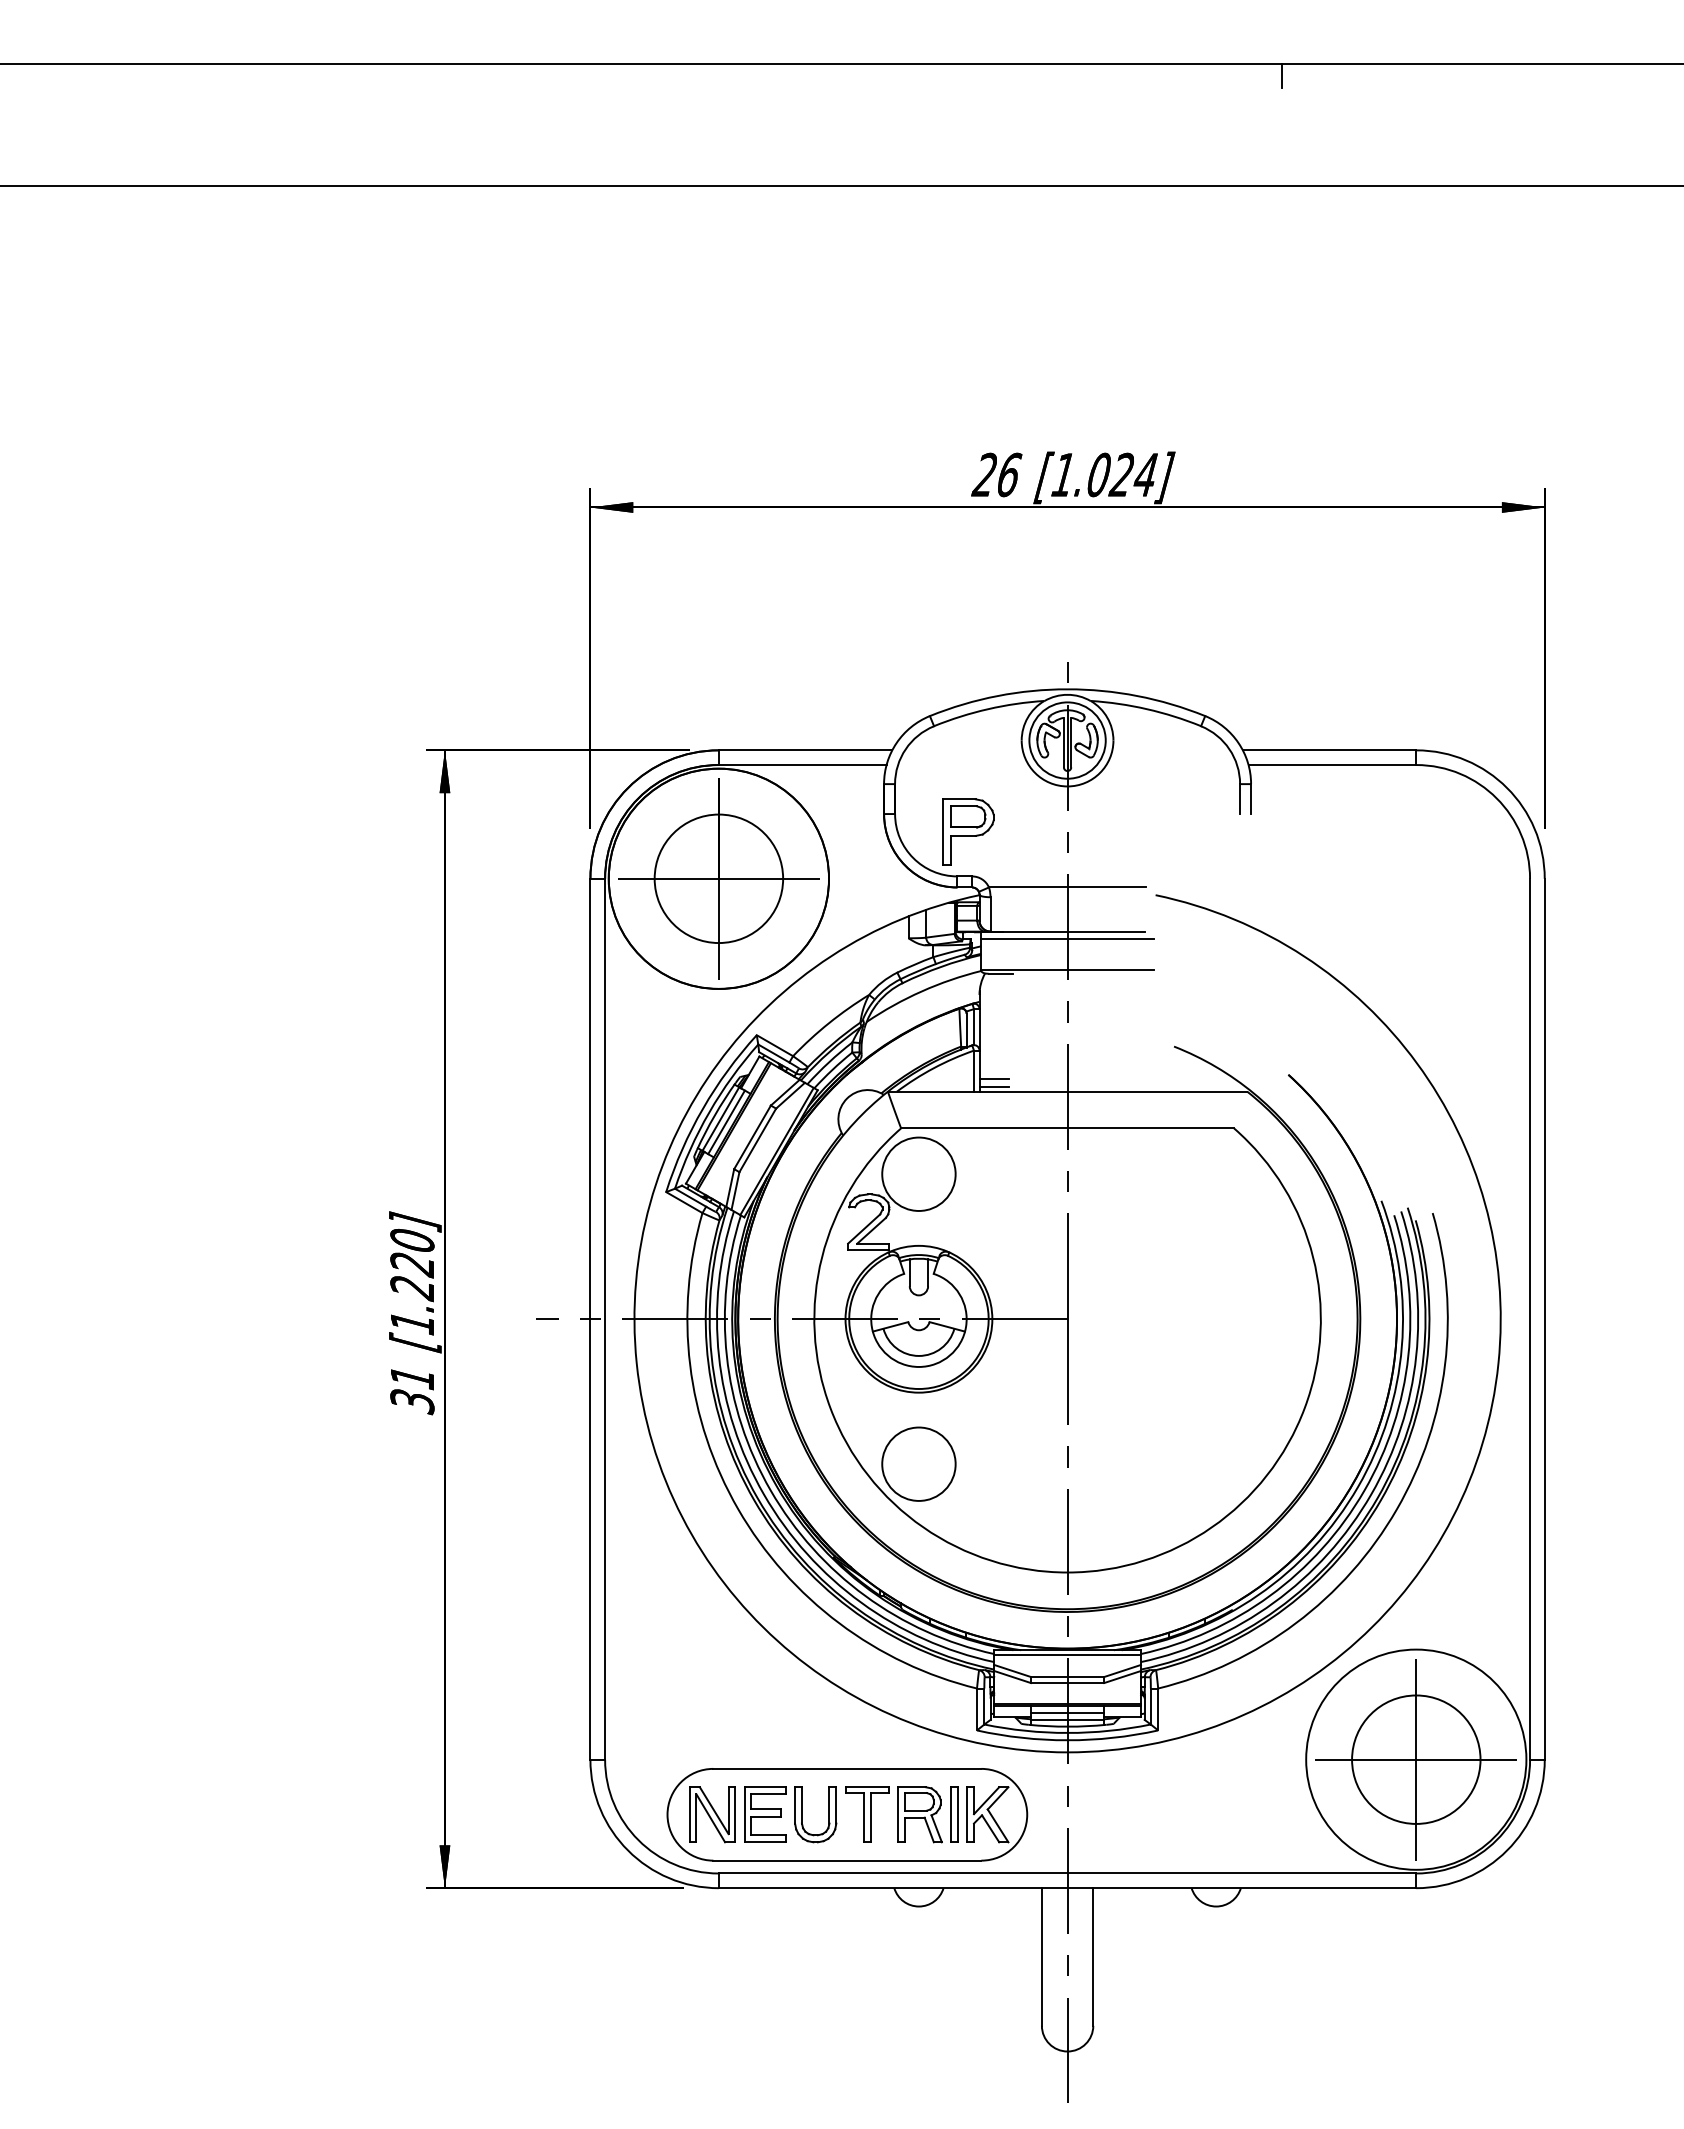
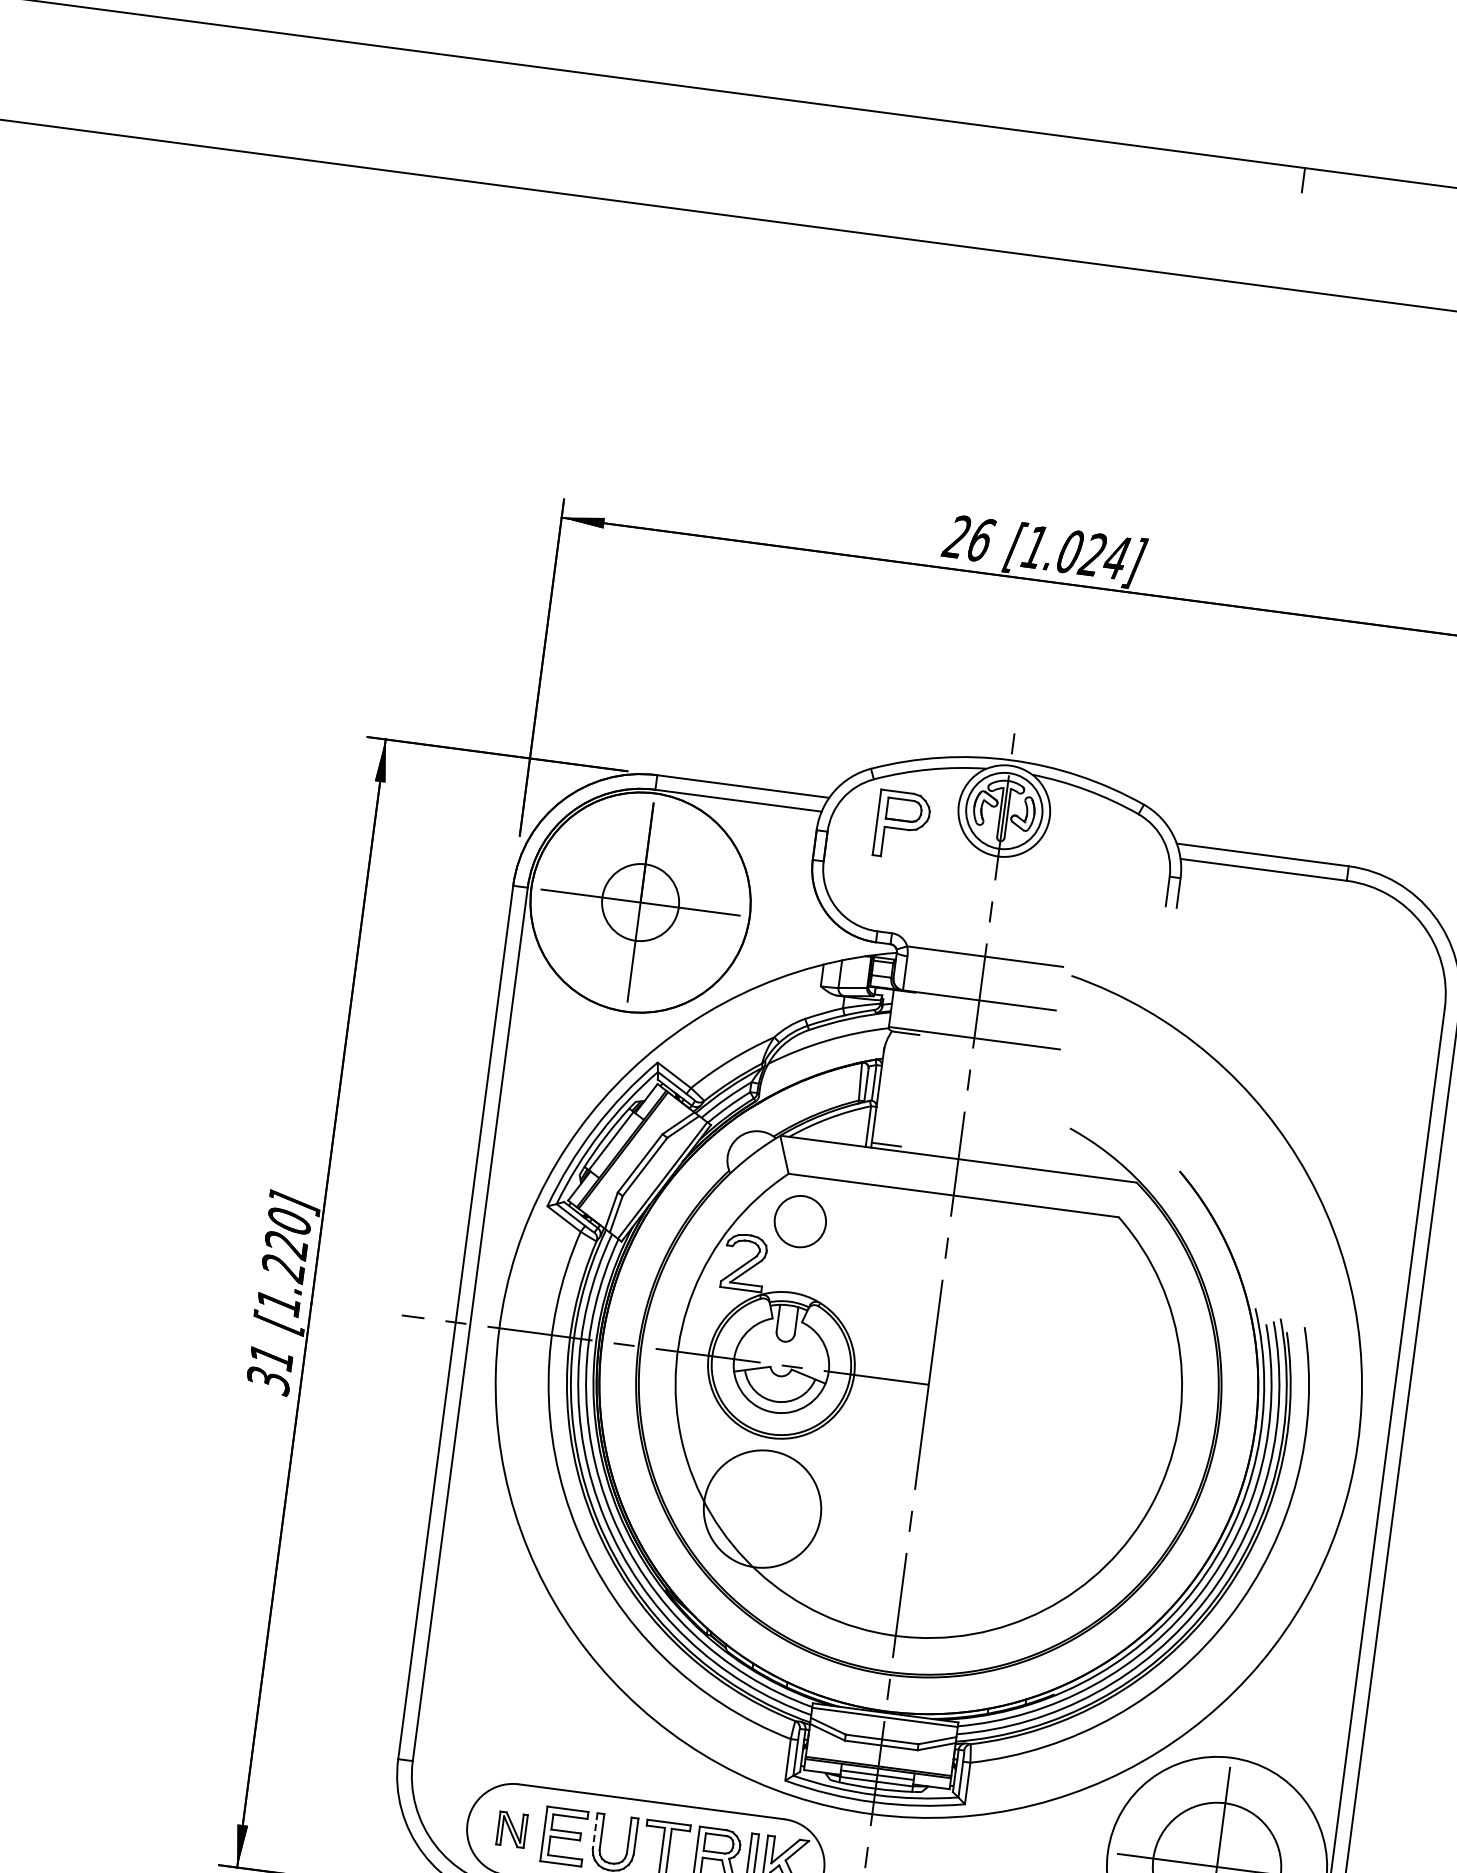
part: (968, 831) -> (902, 824), moved
circle: (718, 878) -> (640, 902), size x0.6
line: (1067, 939) -> (978, 1008), removed
line: (993, 1079) -> (886, 1137), removed
line: (726, 1122) -> (616, 1145), removed
circle: (918, 1173) -> (800, 1220), size x0.7
circle: (918, 1463) -> (762, 1508), size x1.6
line: (795, 1805) -> (595, 1831), solid -> dashed
part: (712, 1814) -> (512, 1829), size x0.6

